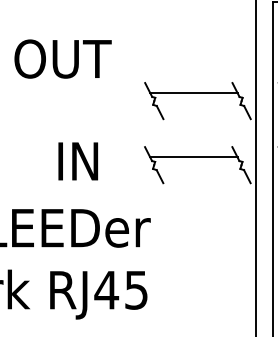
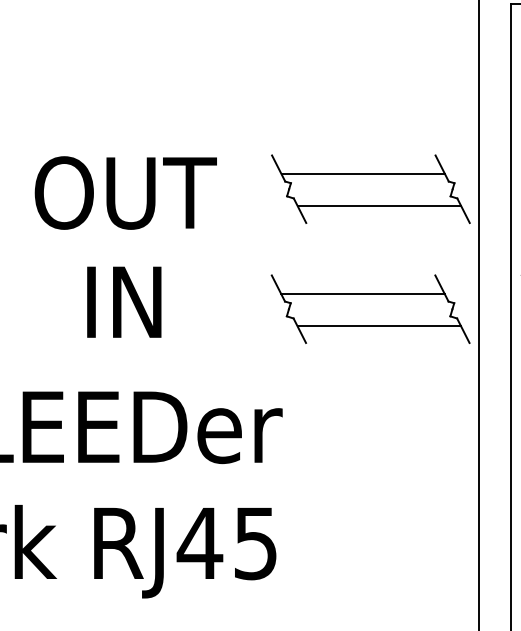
text: (62, 58) -> (124, 191), moved
line: (202, 110) -> (379, 206), added
text: (77, 161) -> (122, 302), moved
line: (202, 174) -> (379, 326), added

